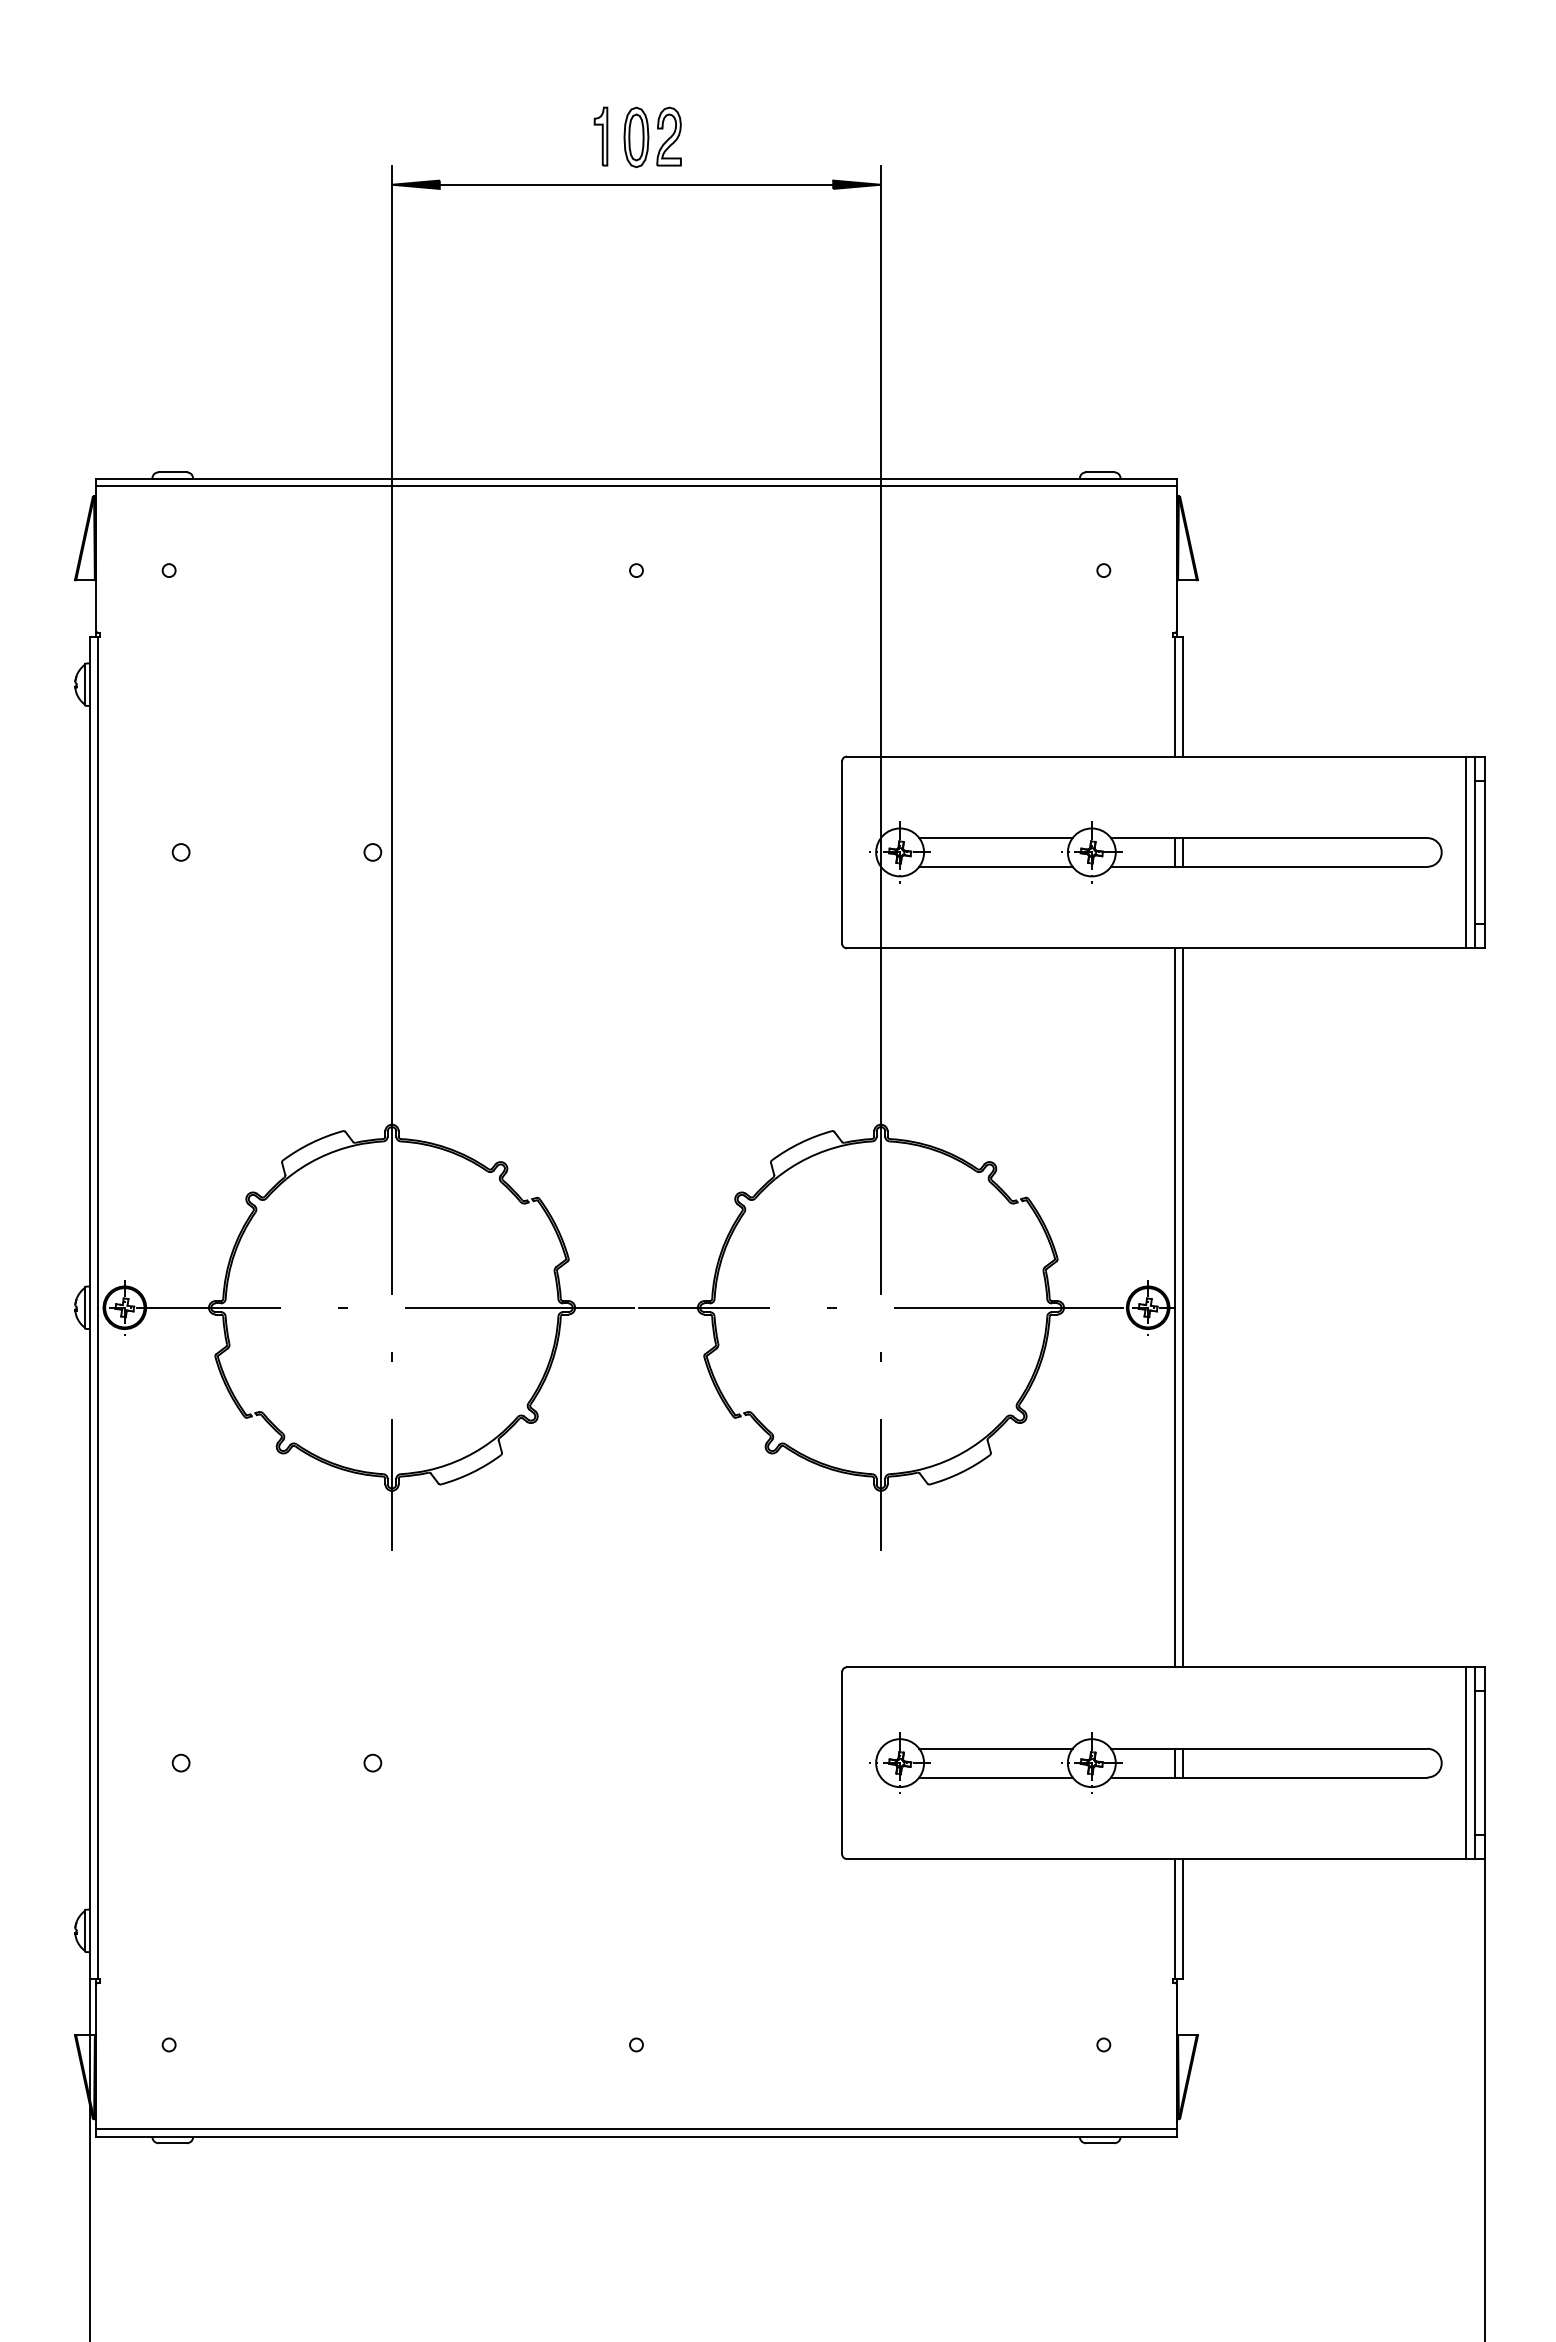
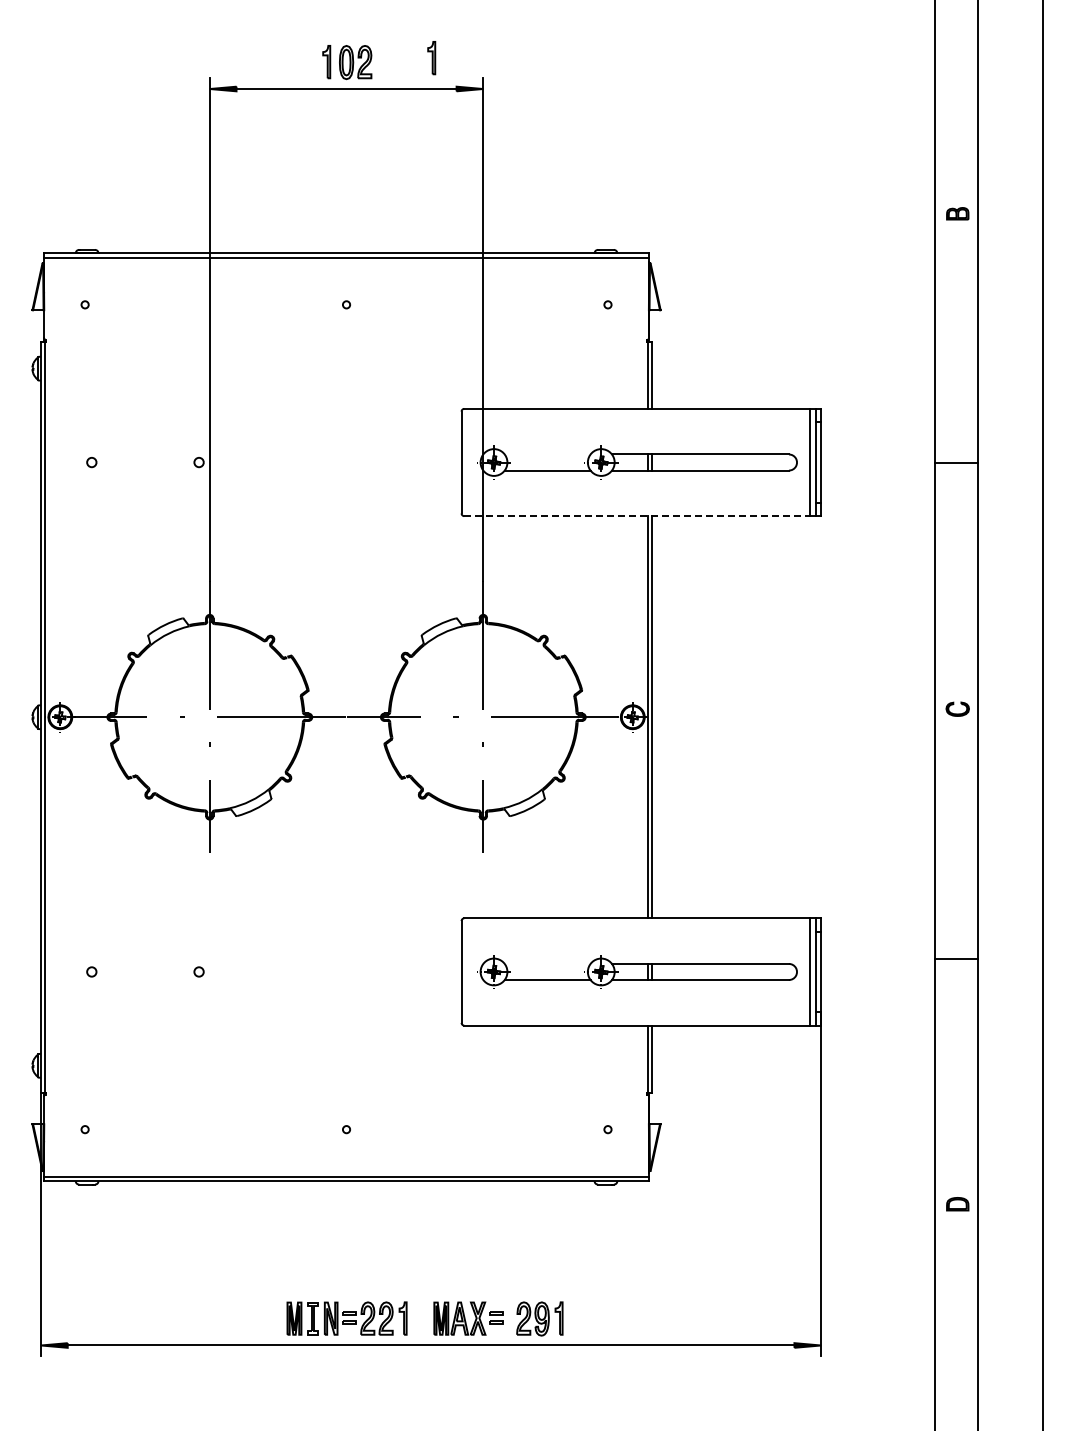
part: (788, 130) -> (431, 58), added
line: (995, 838) -> (547, 454), removed
line: (1156, 948) -> (637, 516), solid -> dashed
line: (995, 1747) -> (547, 963), removed

